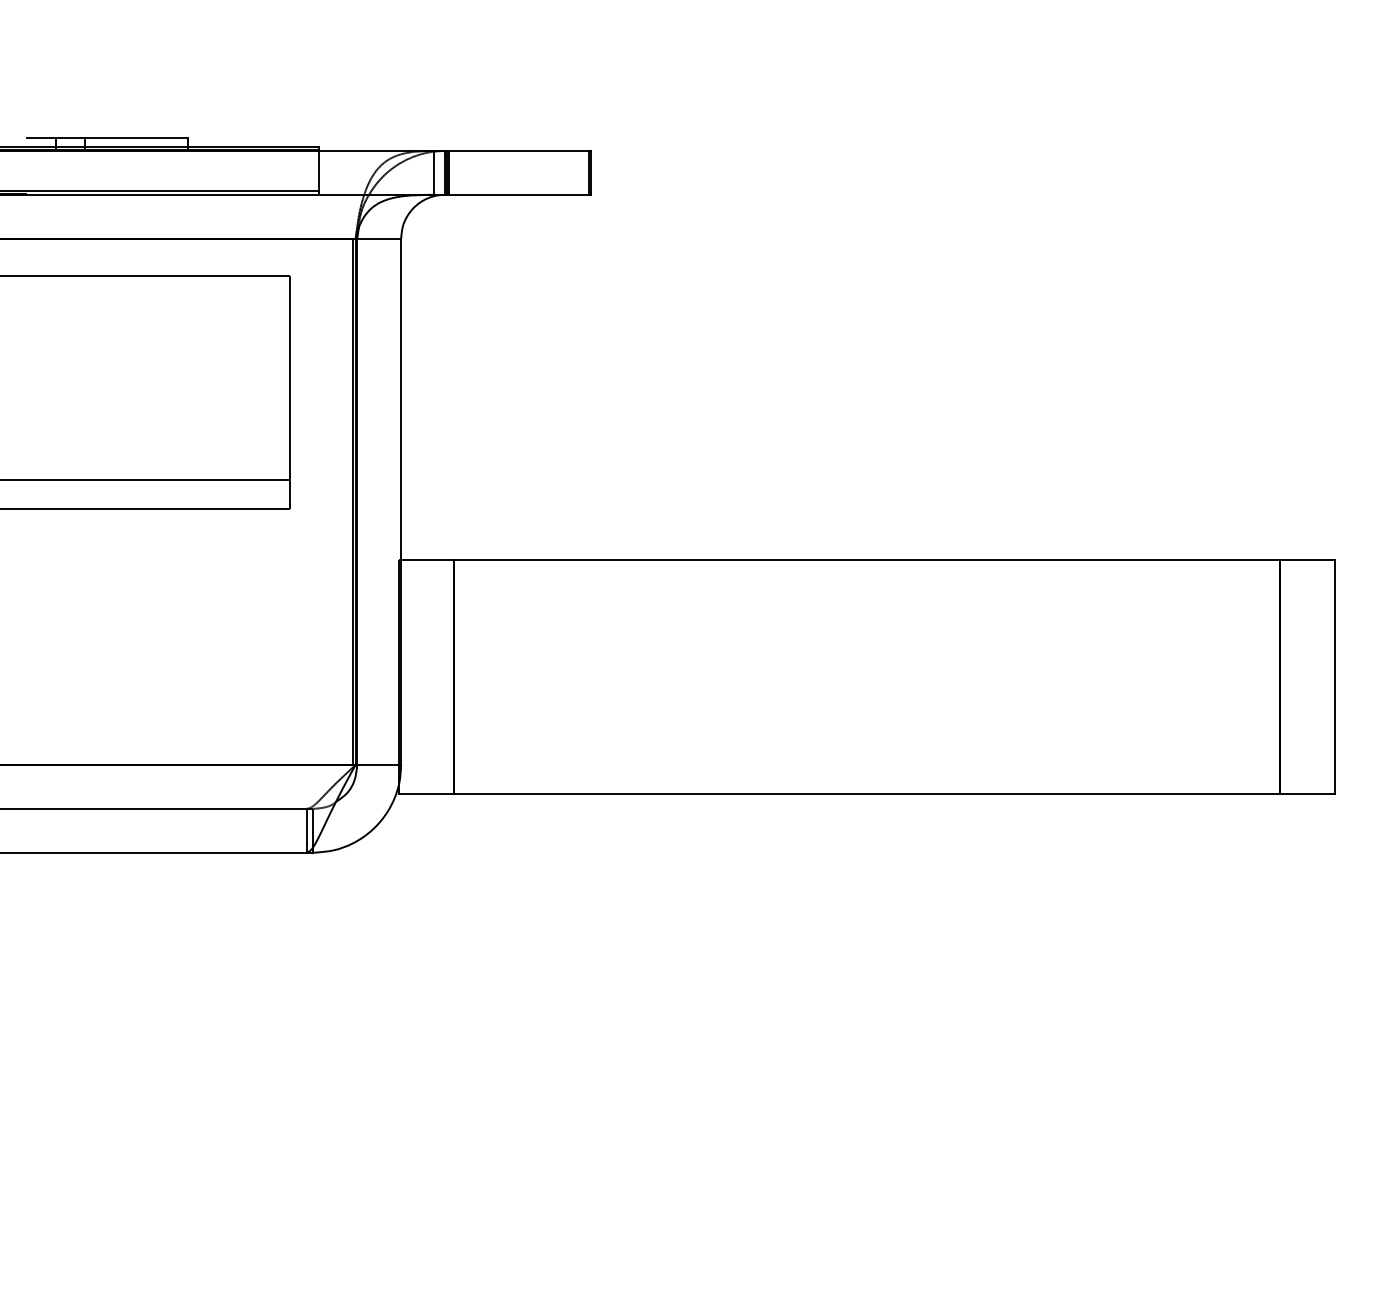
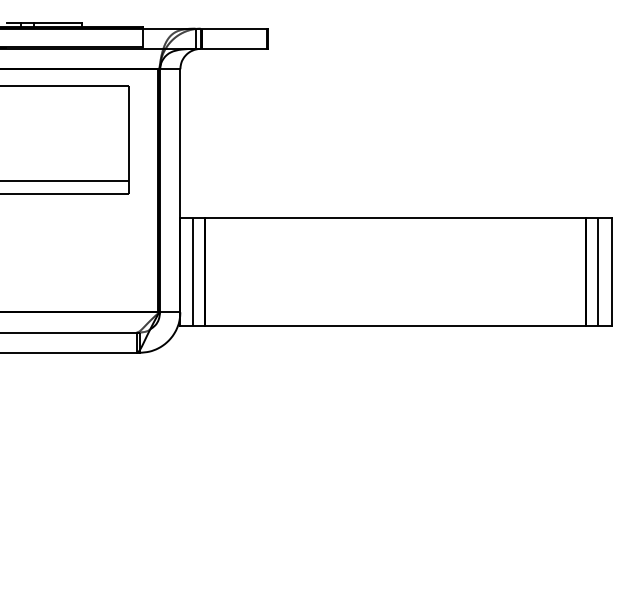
line: (429, 676) -> (193, 271), added
line: (1306, 676) -> (598, 271), added

